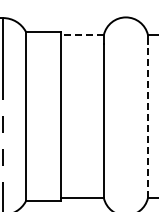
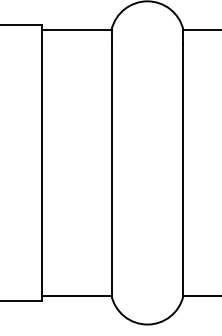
line: (82, 34) -> (76, 29), dashed -> solid
line: (147, 120) -> (182, 169), dashed -> solid

